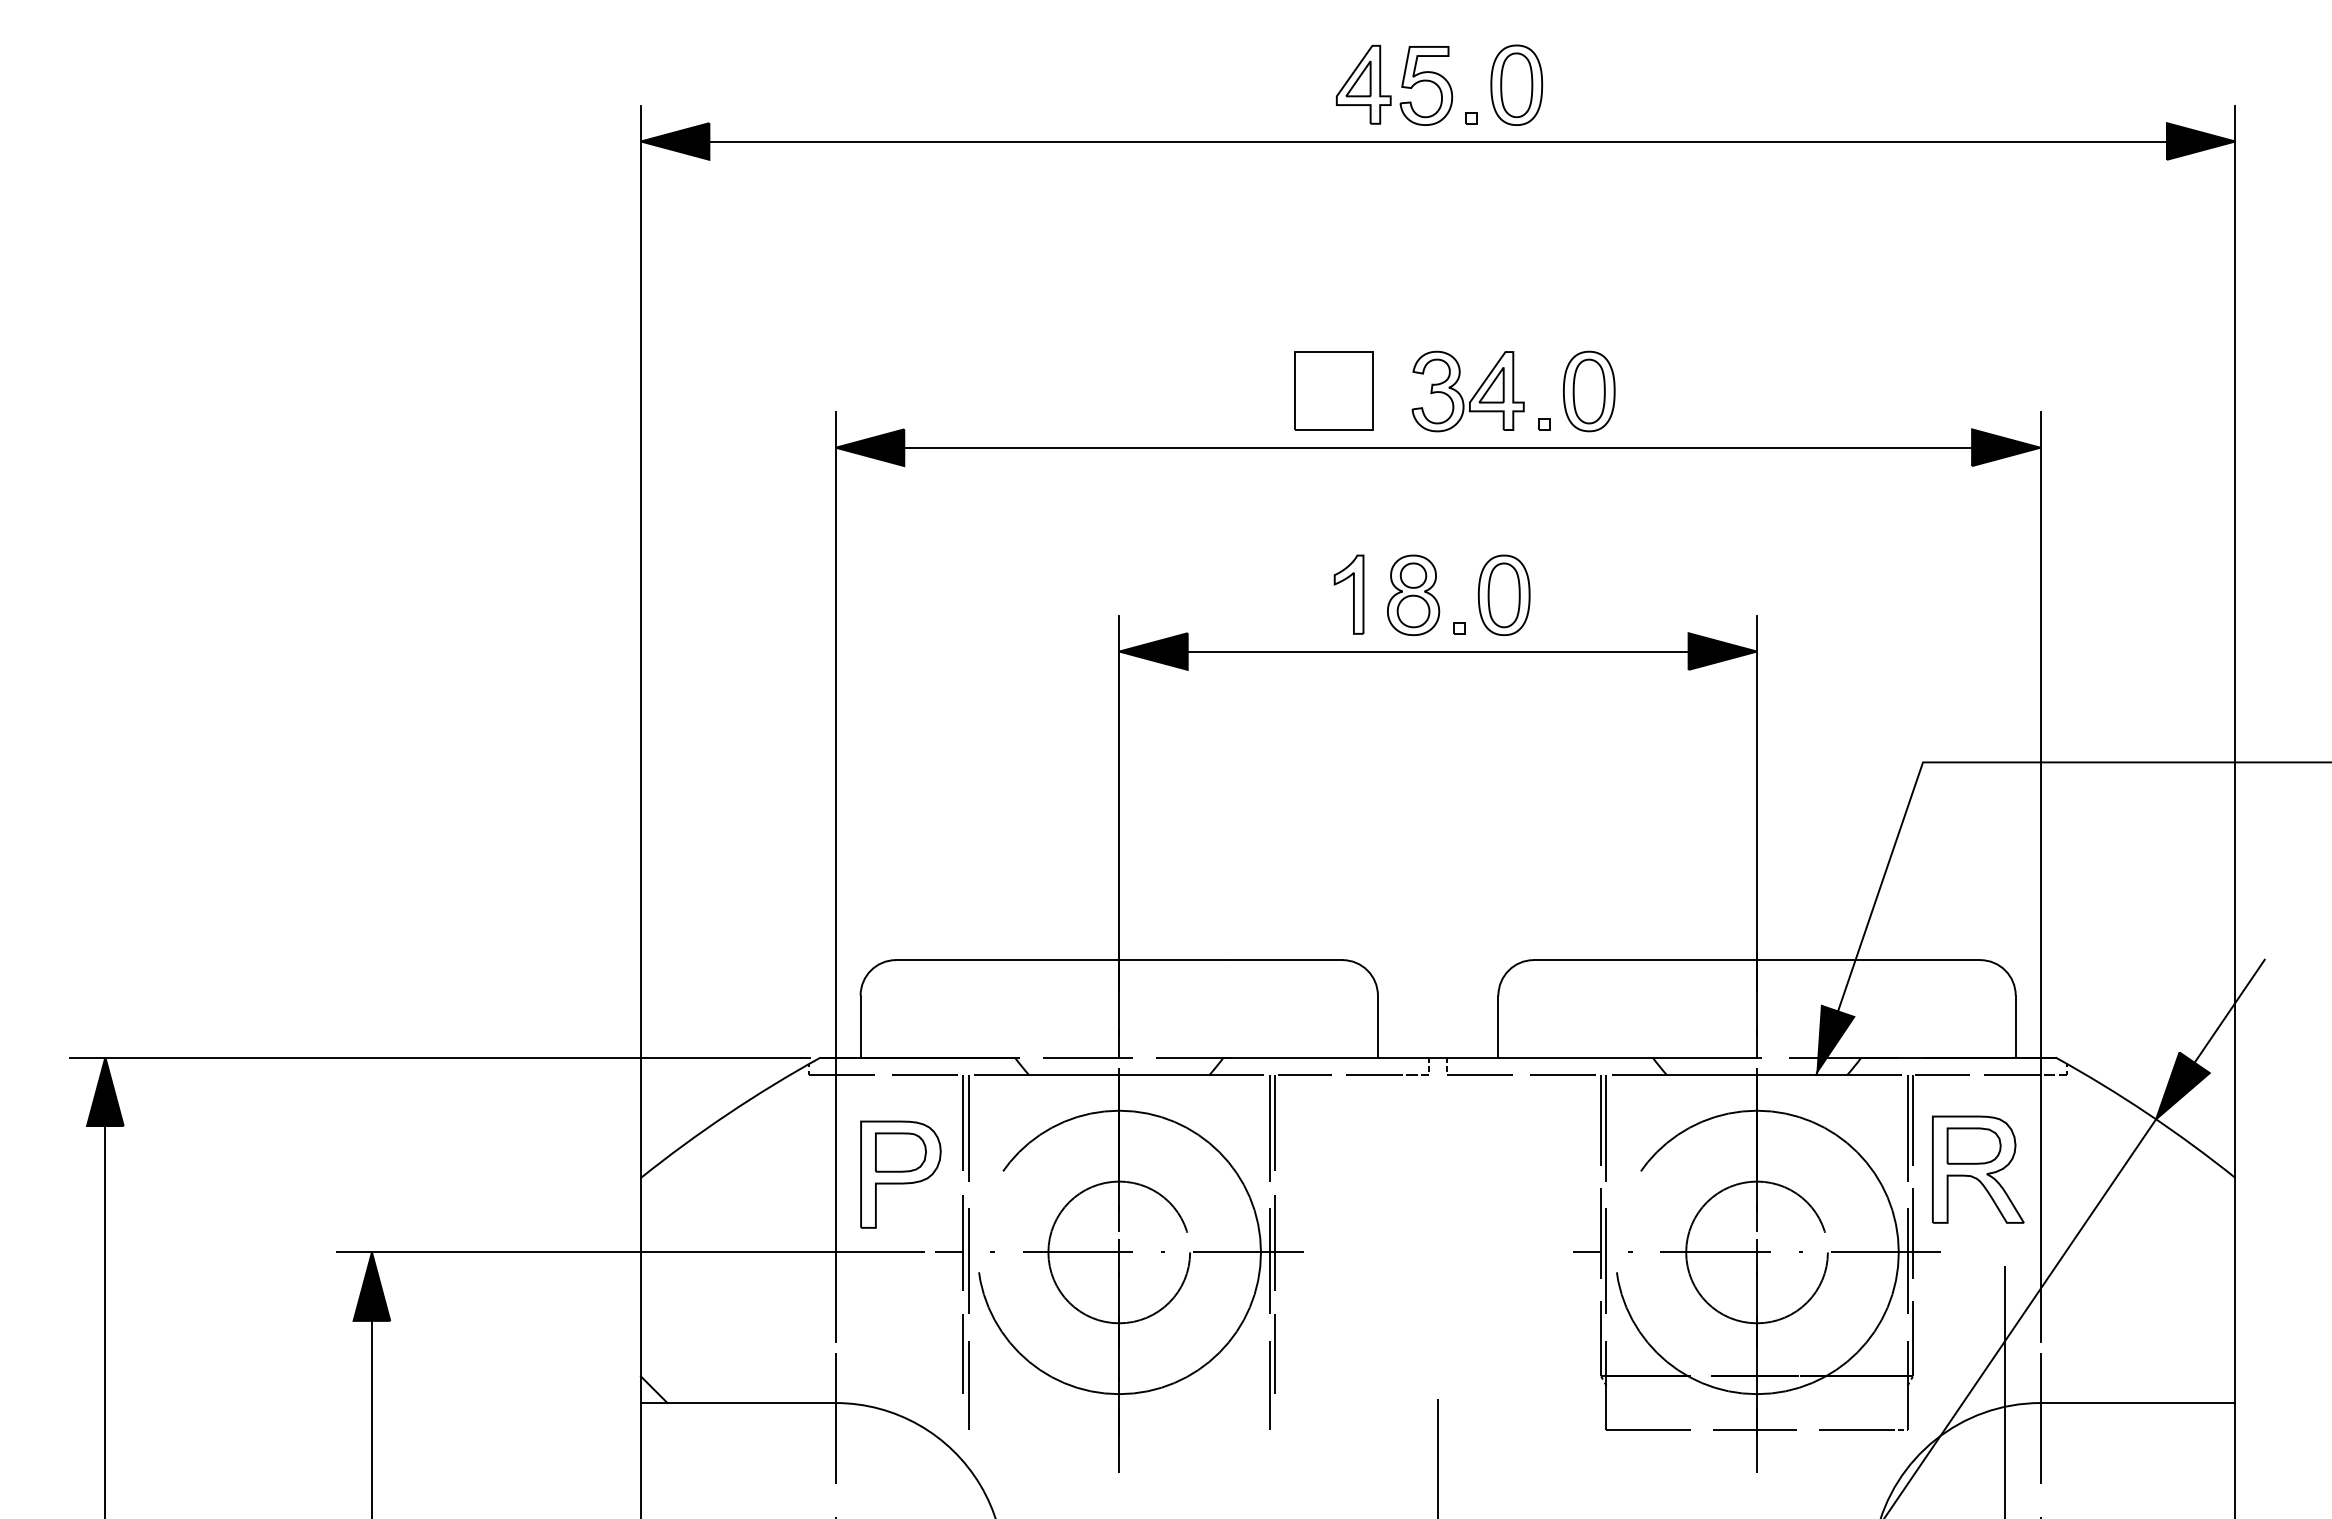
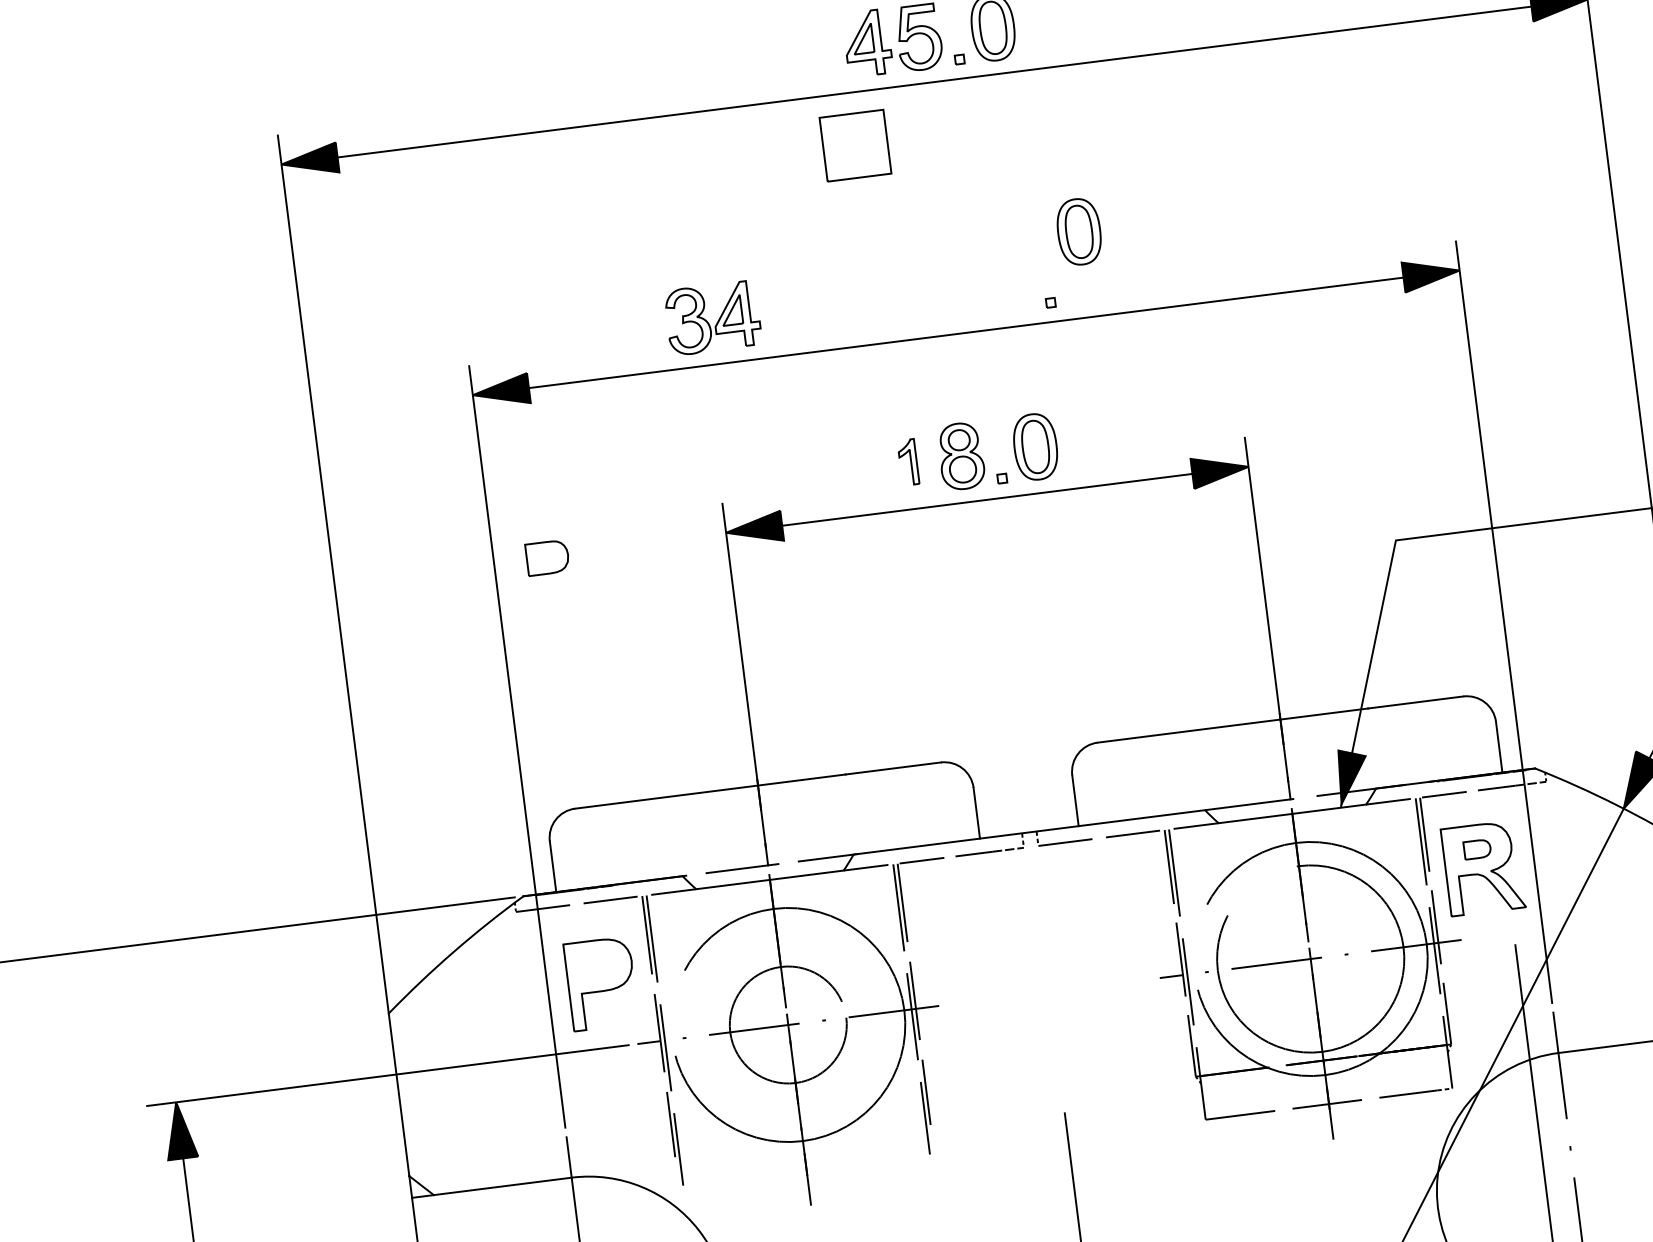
part: (1333, 390) -> (855, 145), moved
part: (1589, 391) -> (1079, 231), moved
part: (1462, 396) -> (708, 322), moved
part: (1348, 594) -> (907, 462), size x0.7
part: (1973, 1145) -> (1476, 849), size x0.6
part: (900, 1152) -> (547, 557), moved
circle: (1756, 1252) -> (1310, 959), size x1.6

